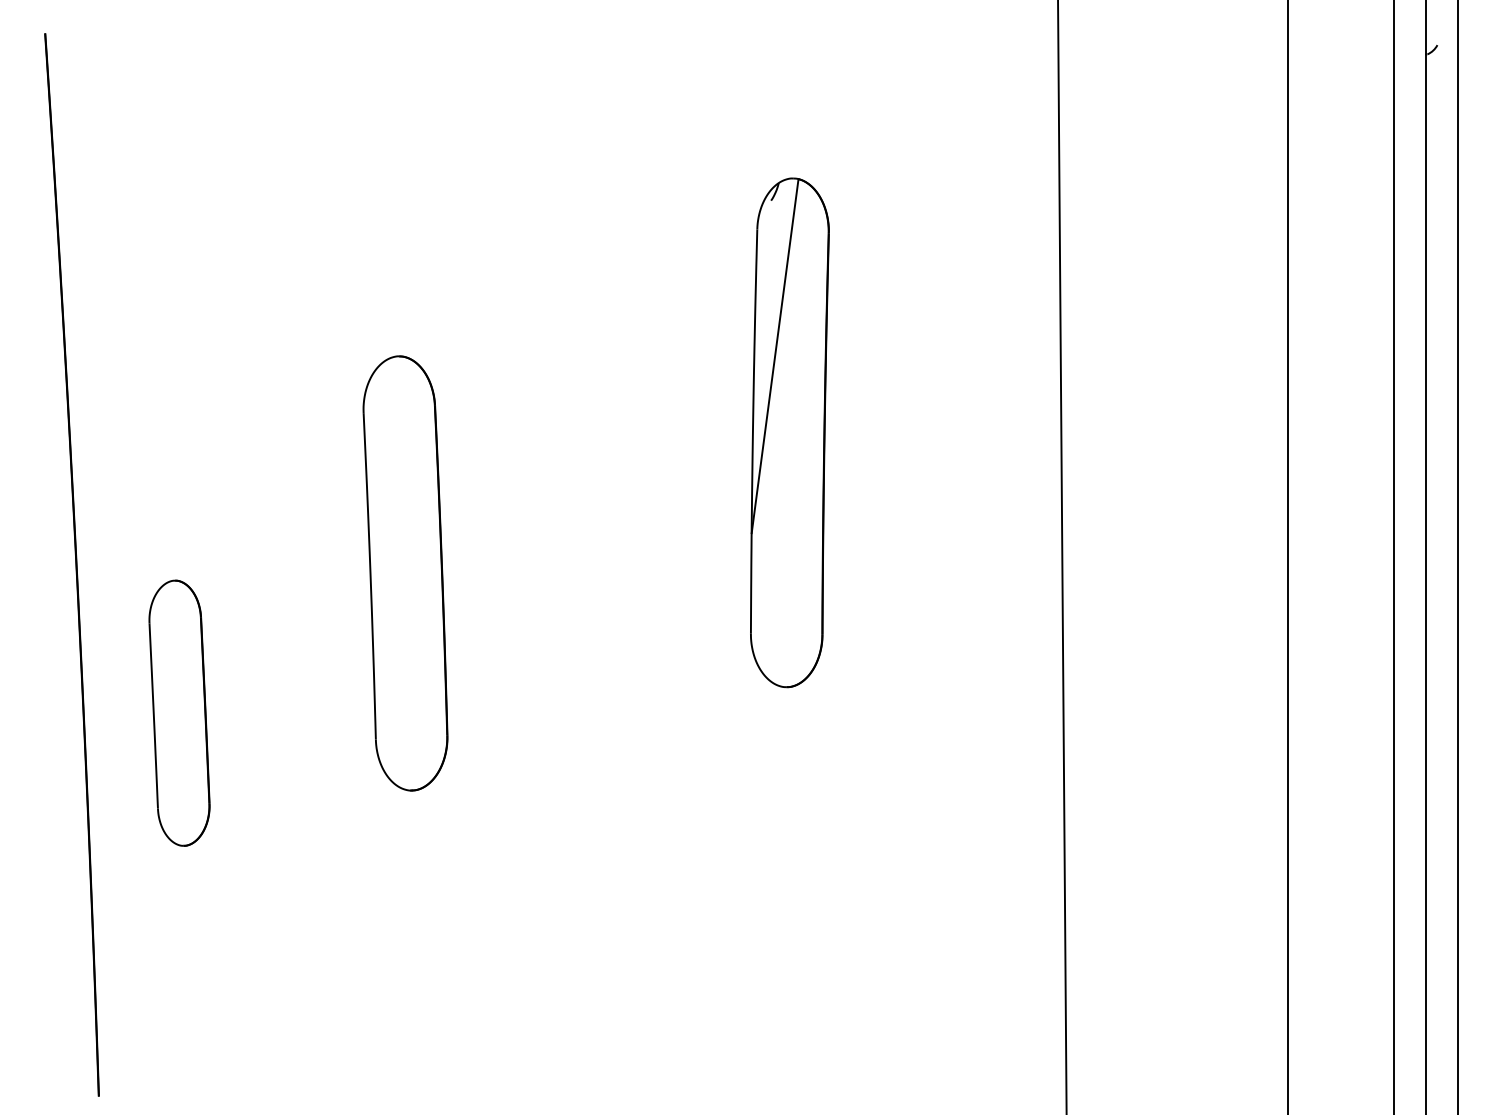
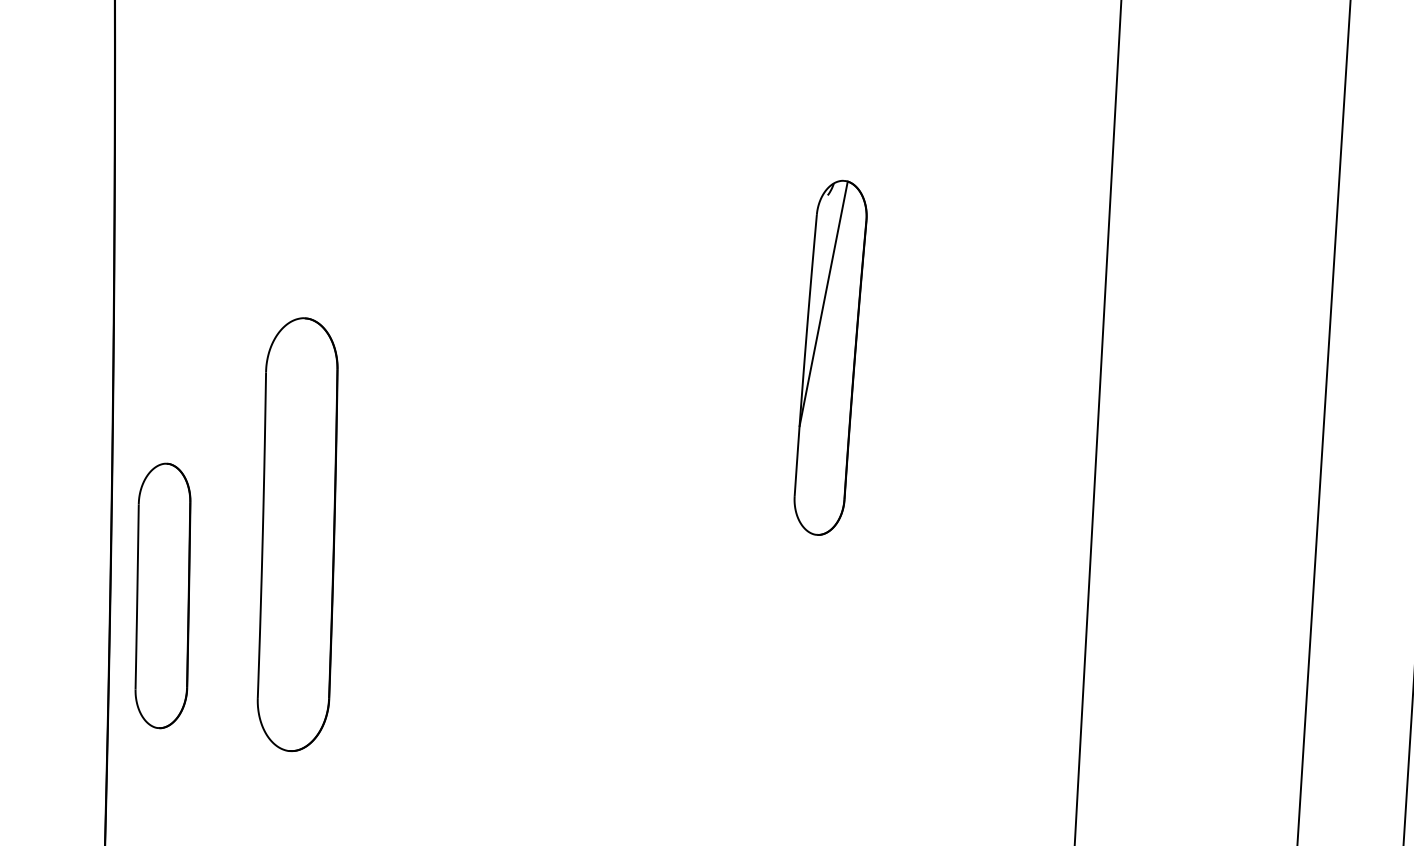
part: (789, 432) -> (830, 357), size x0.7
part: (405, 573) -> (297, 534), moved
part: (179, 712) -> (163, 595), moved

